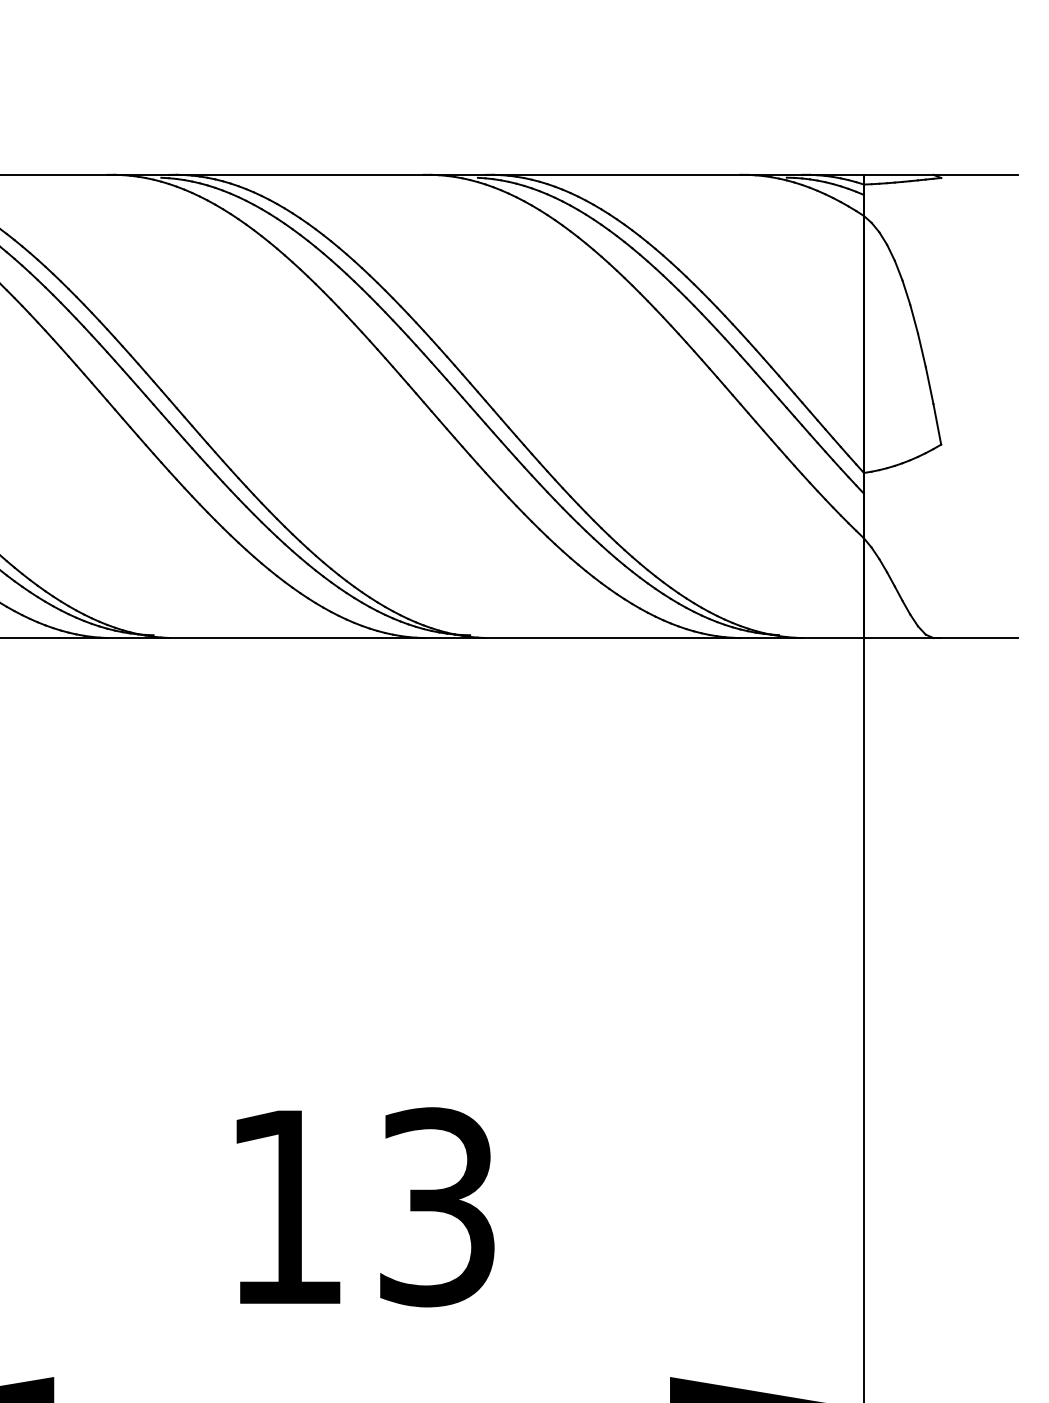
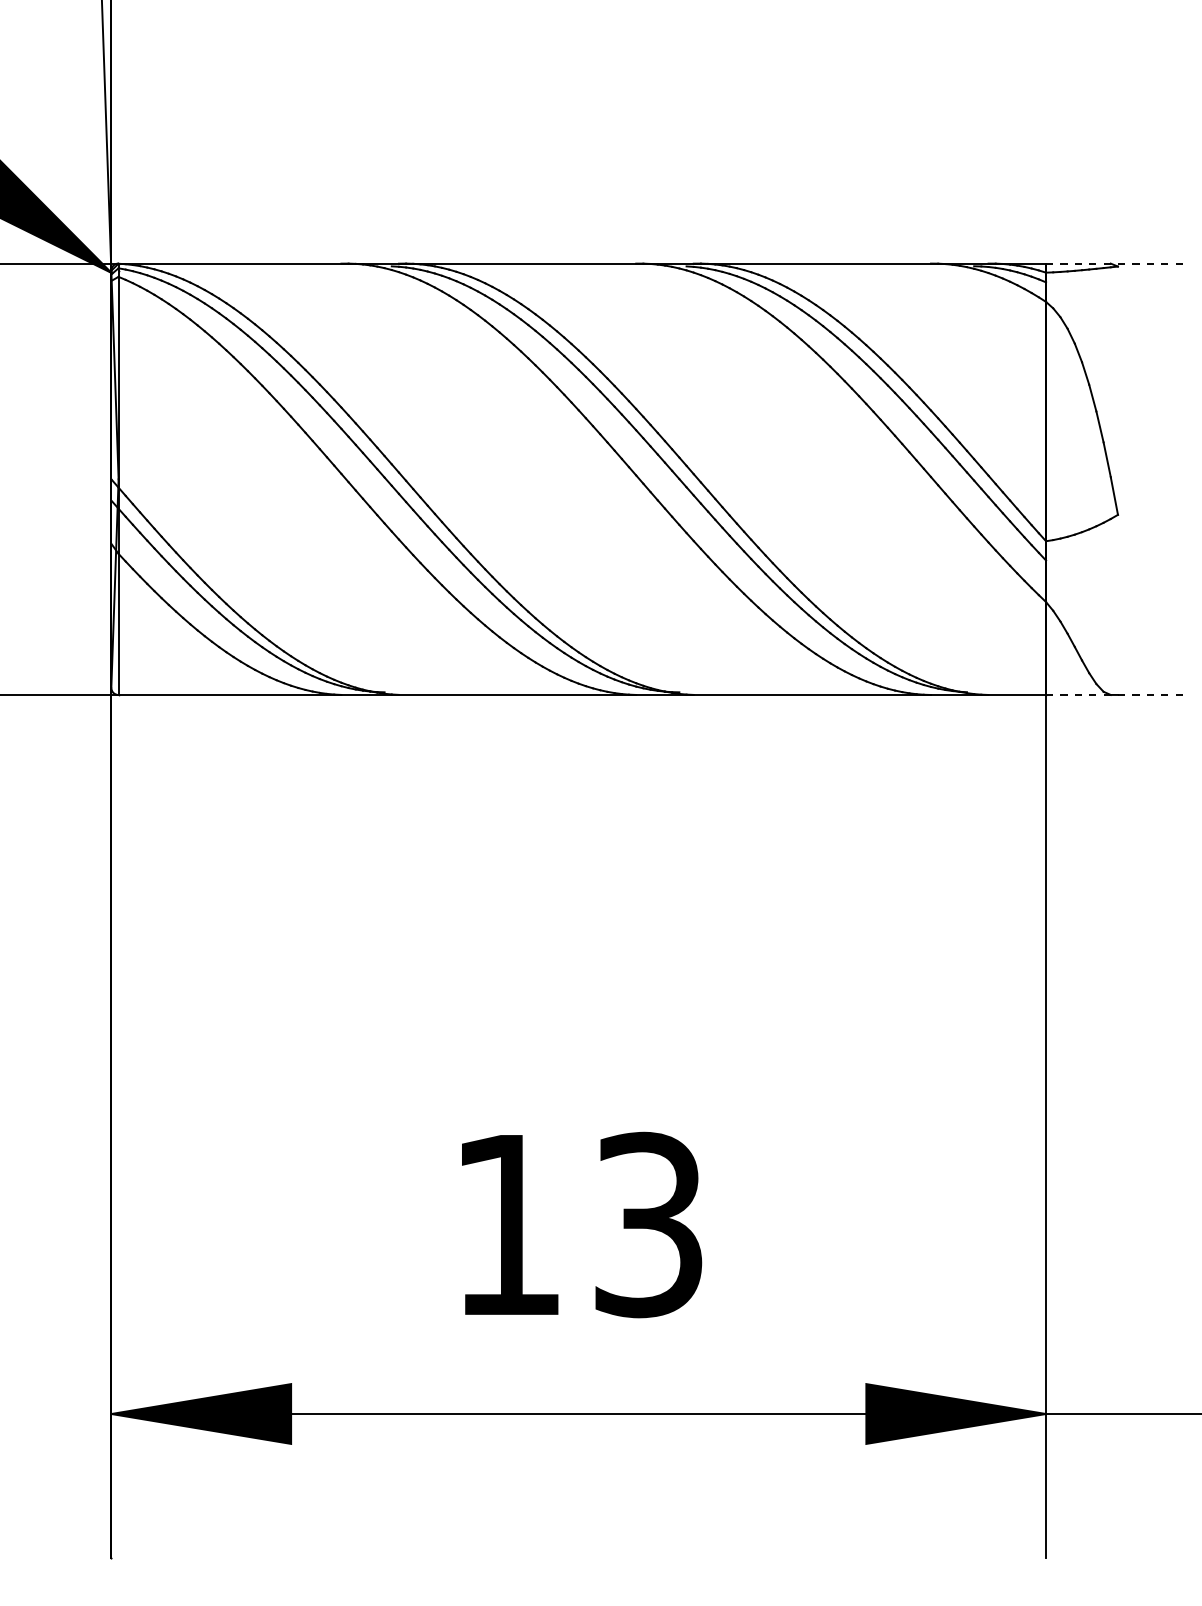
line: (940, 174) -> (1117, 263), solid -> dashed
line: (940, 637) -> (1117, 694), solid -> dashed

